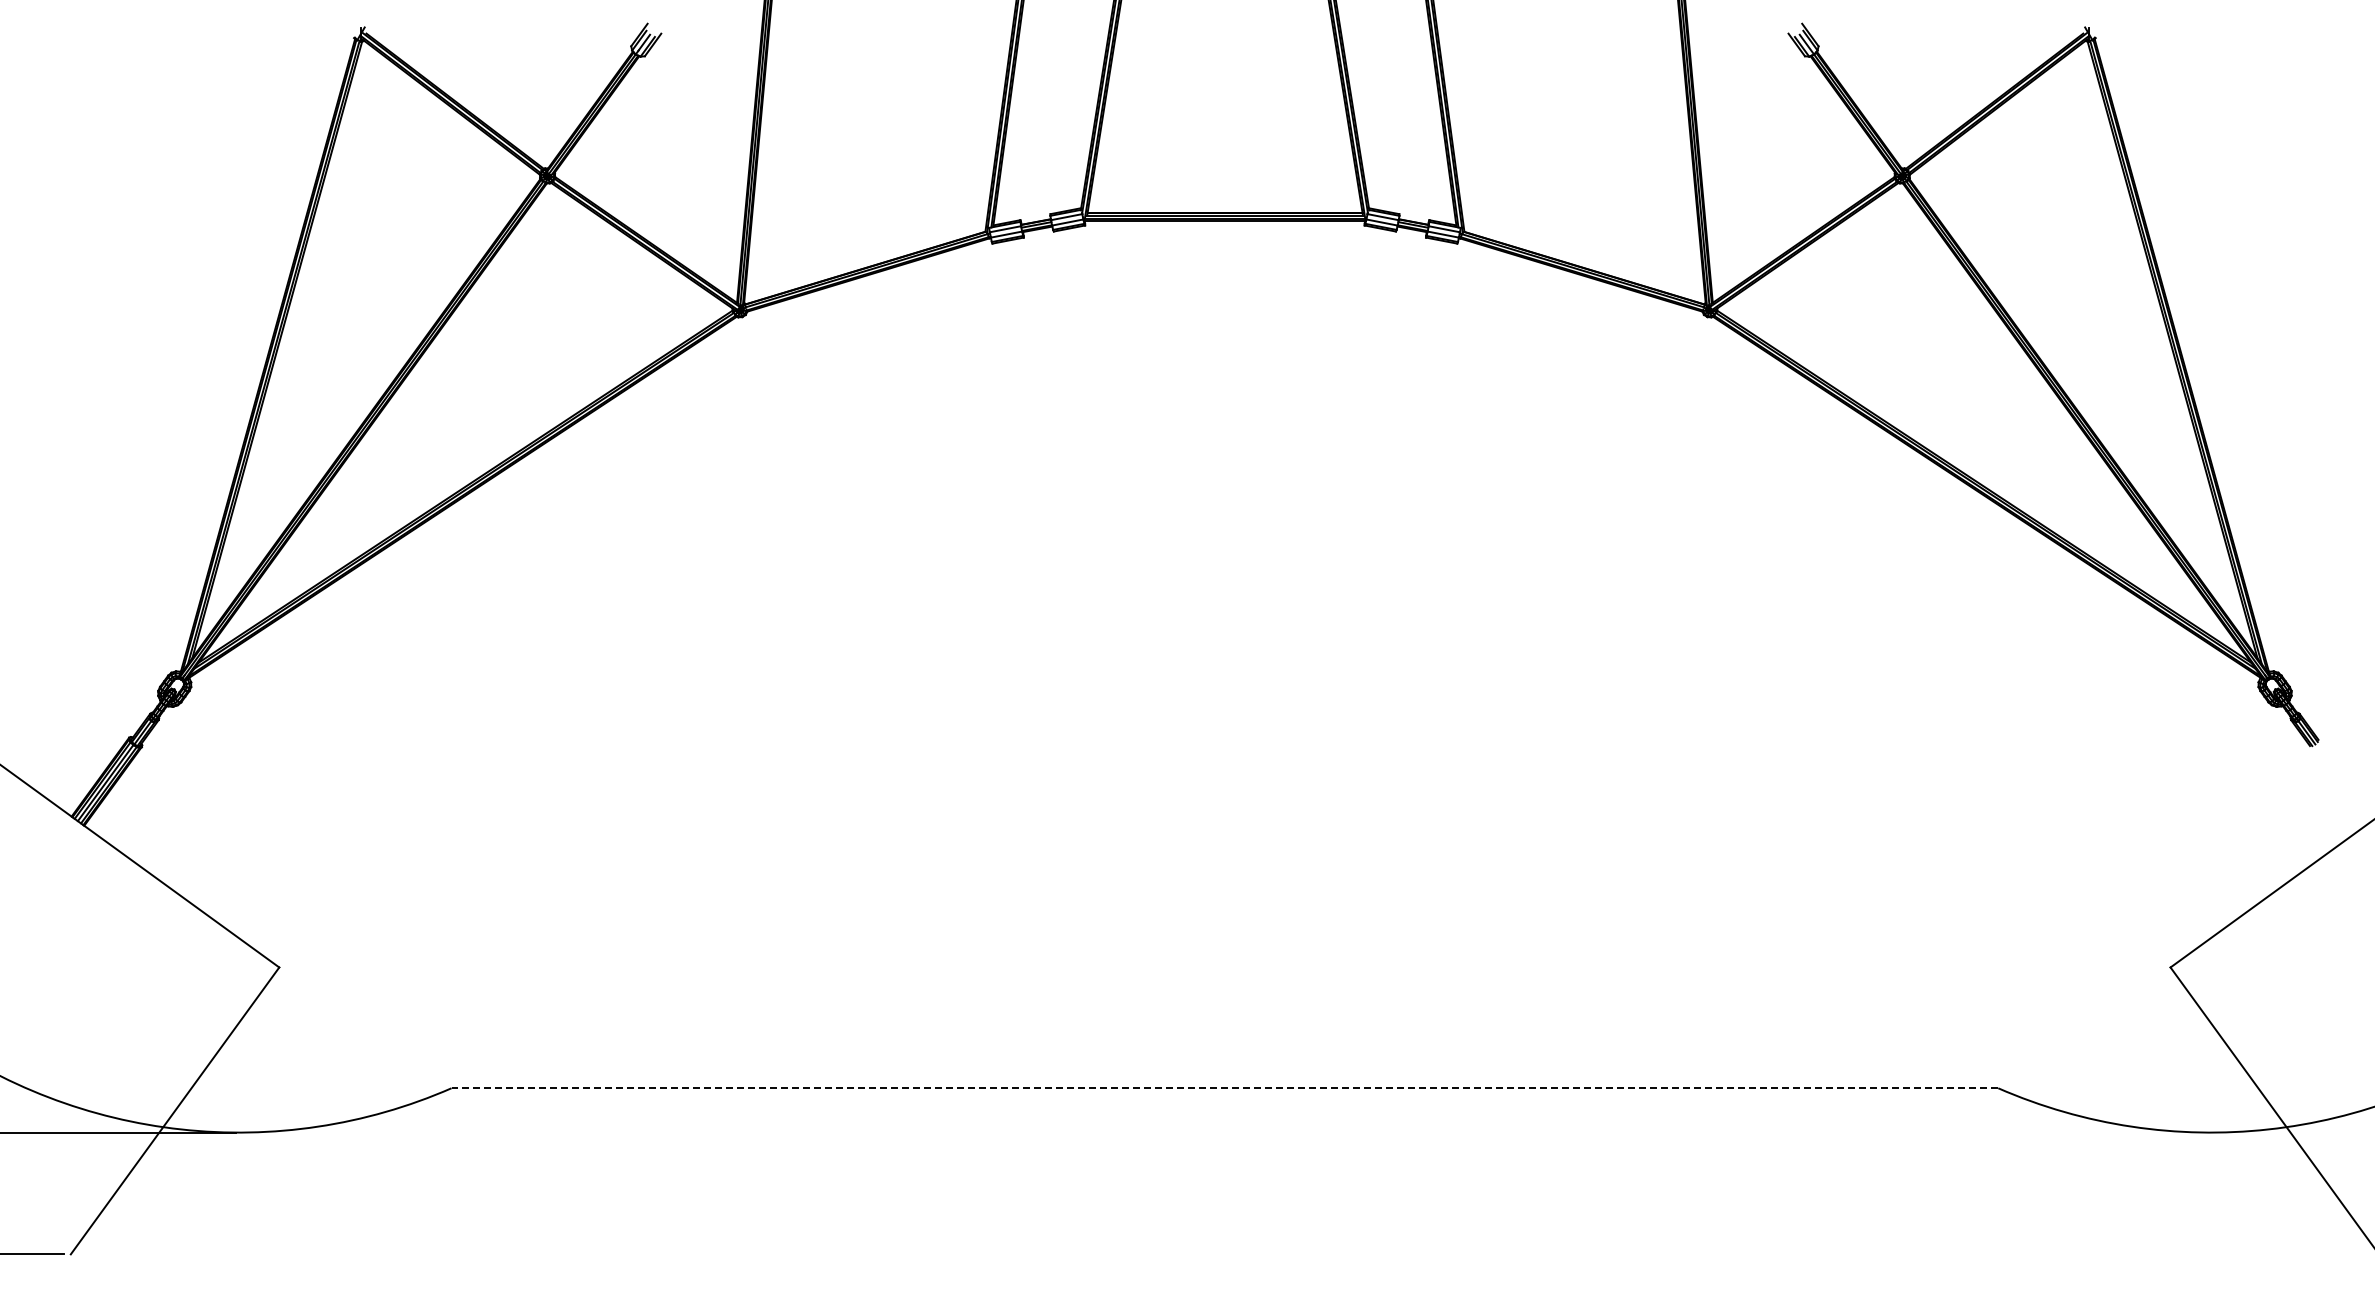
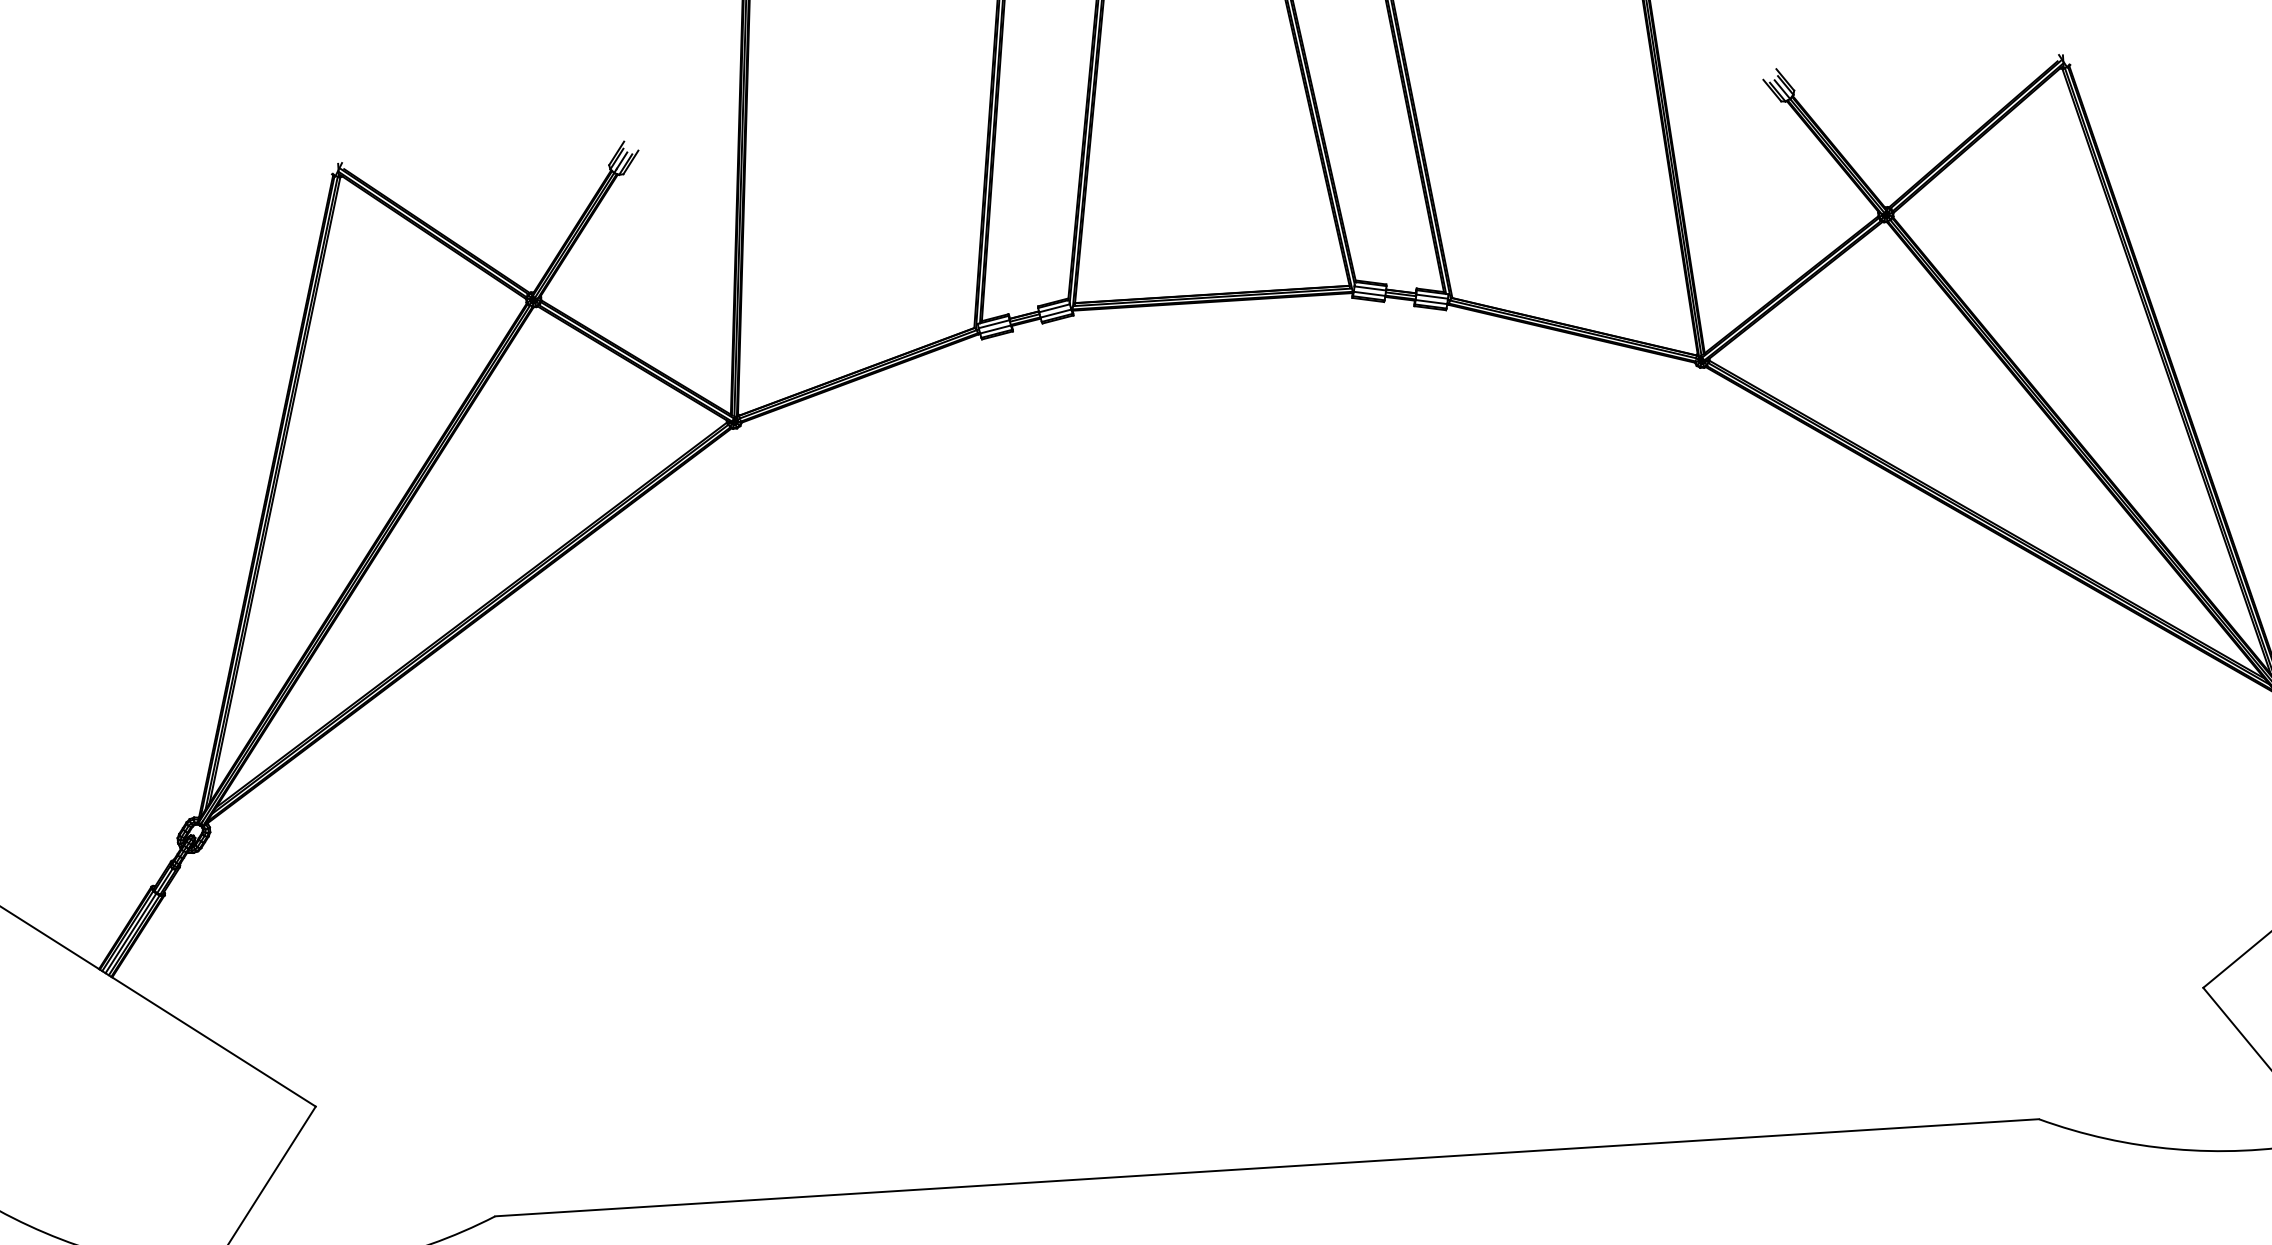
line: (1224, 1088) -> (1266, 1168), dashed -> solid

